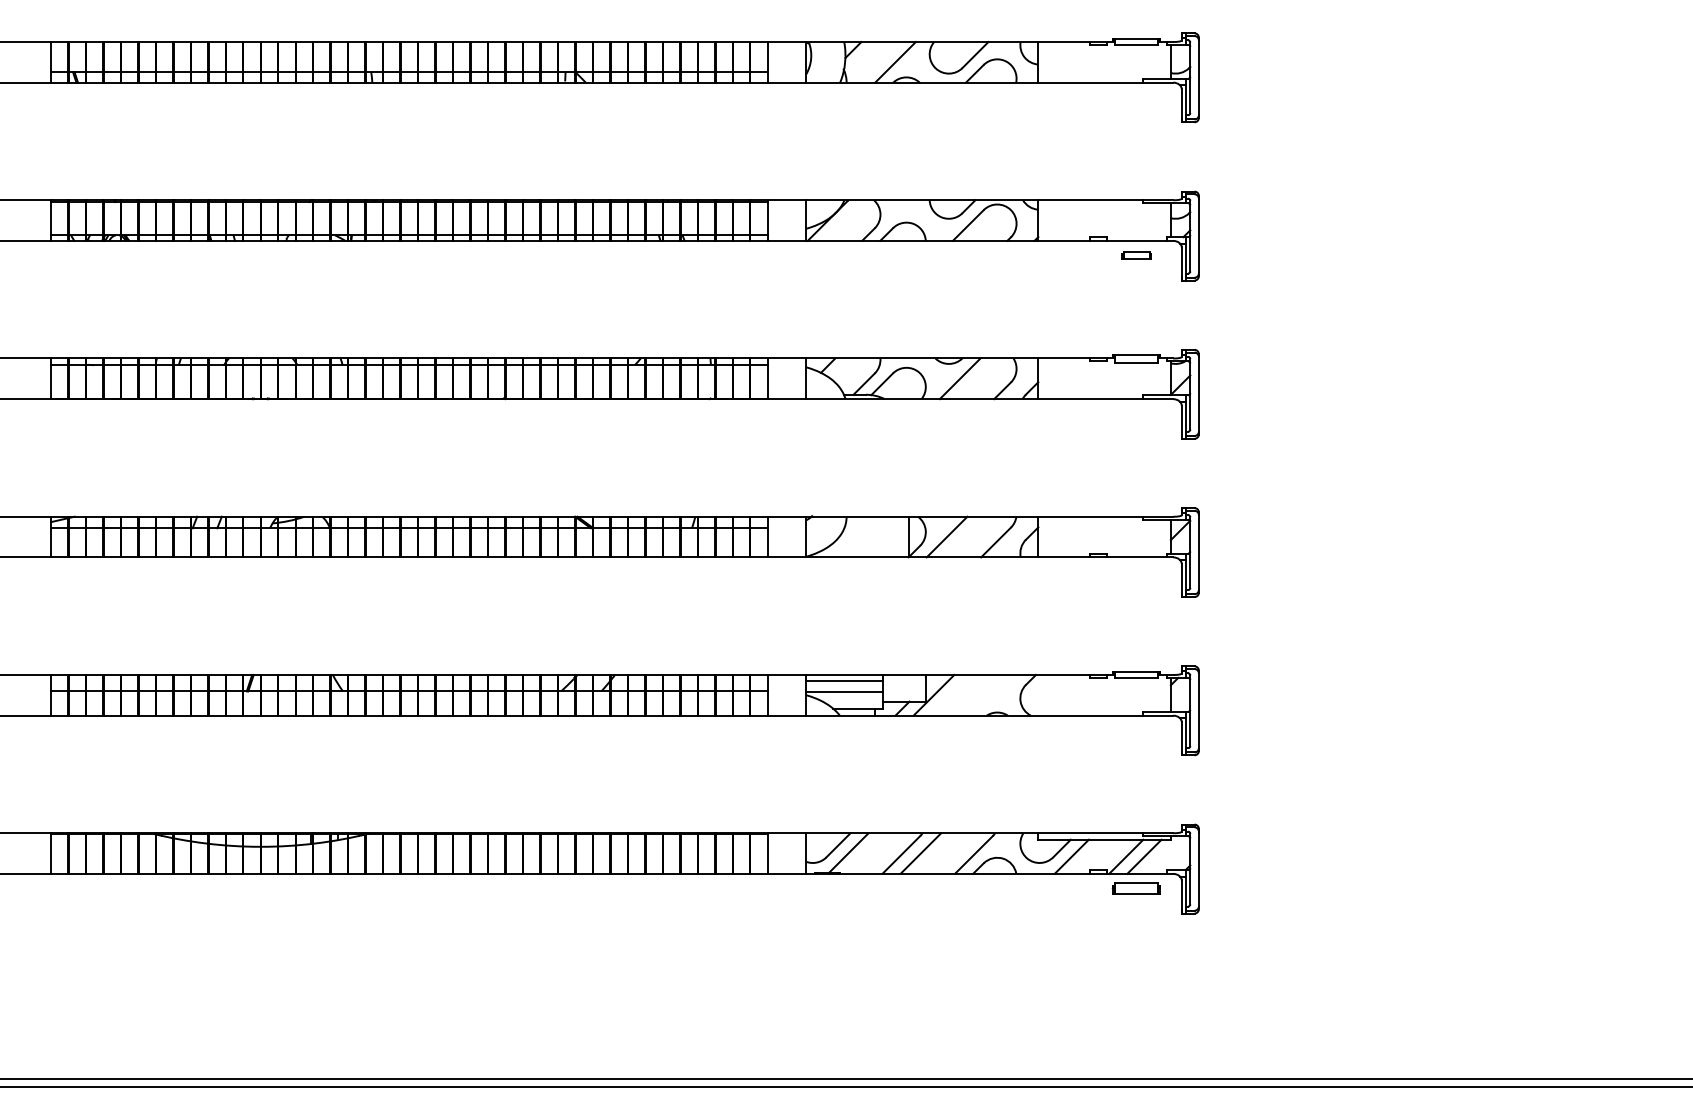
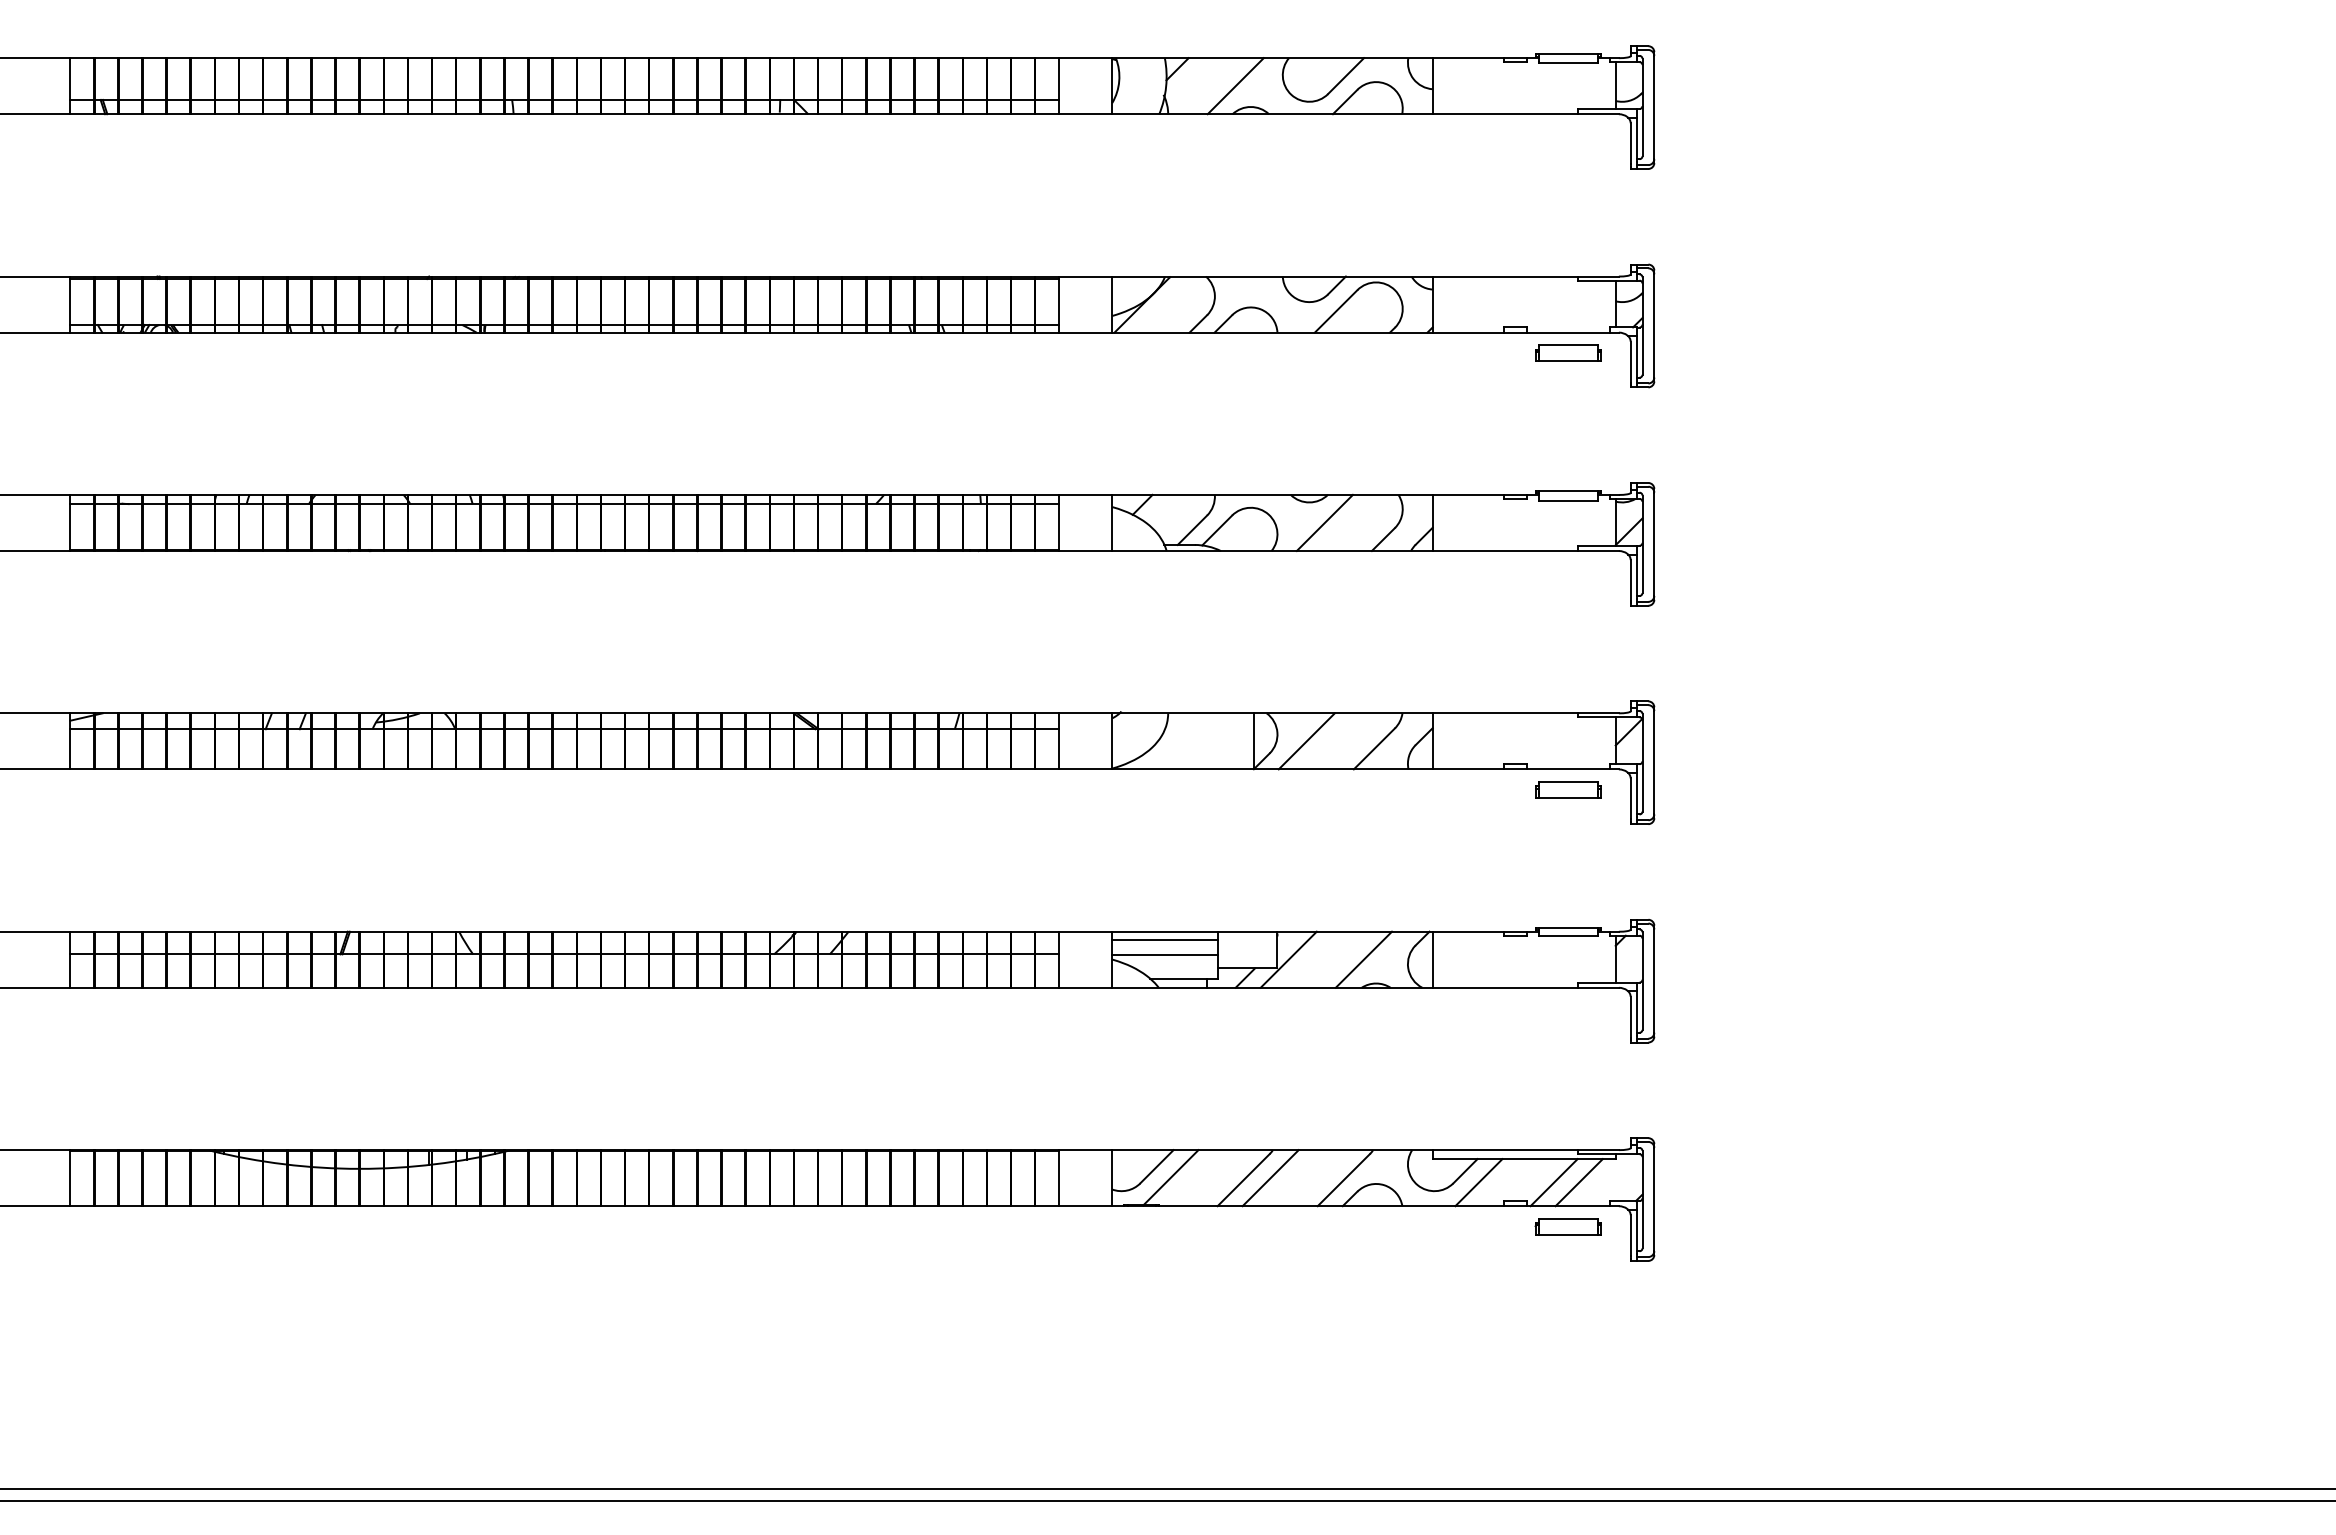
part: (1136, 255) -> (1568, 352), size x1.67
part: (1136, 571) -> (1568, 789), added
line: (988, 695) -> (1363, 959), added
line: (1038, 695) -> (1432, 959), added

